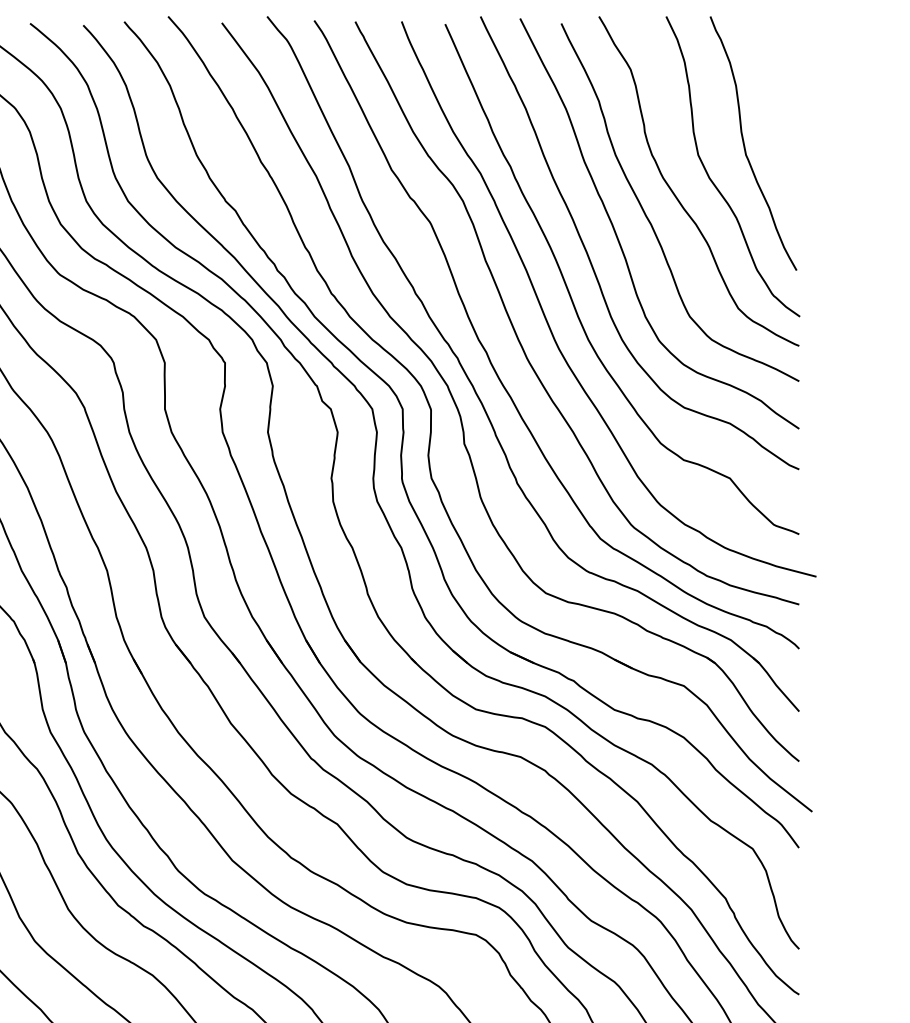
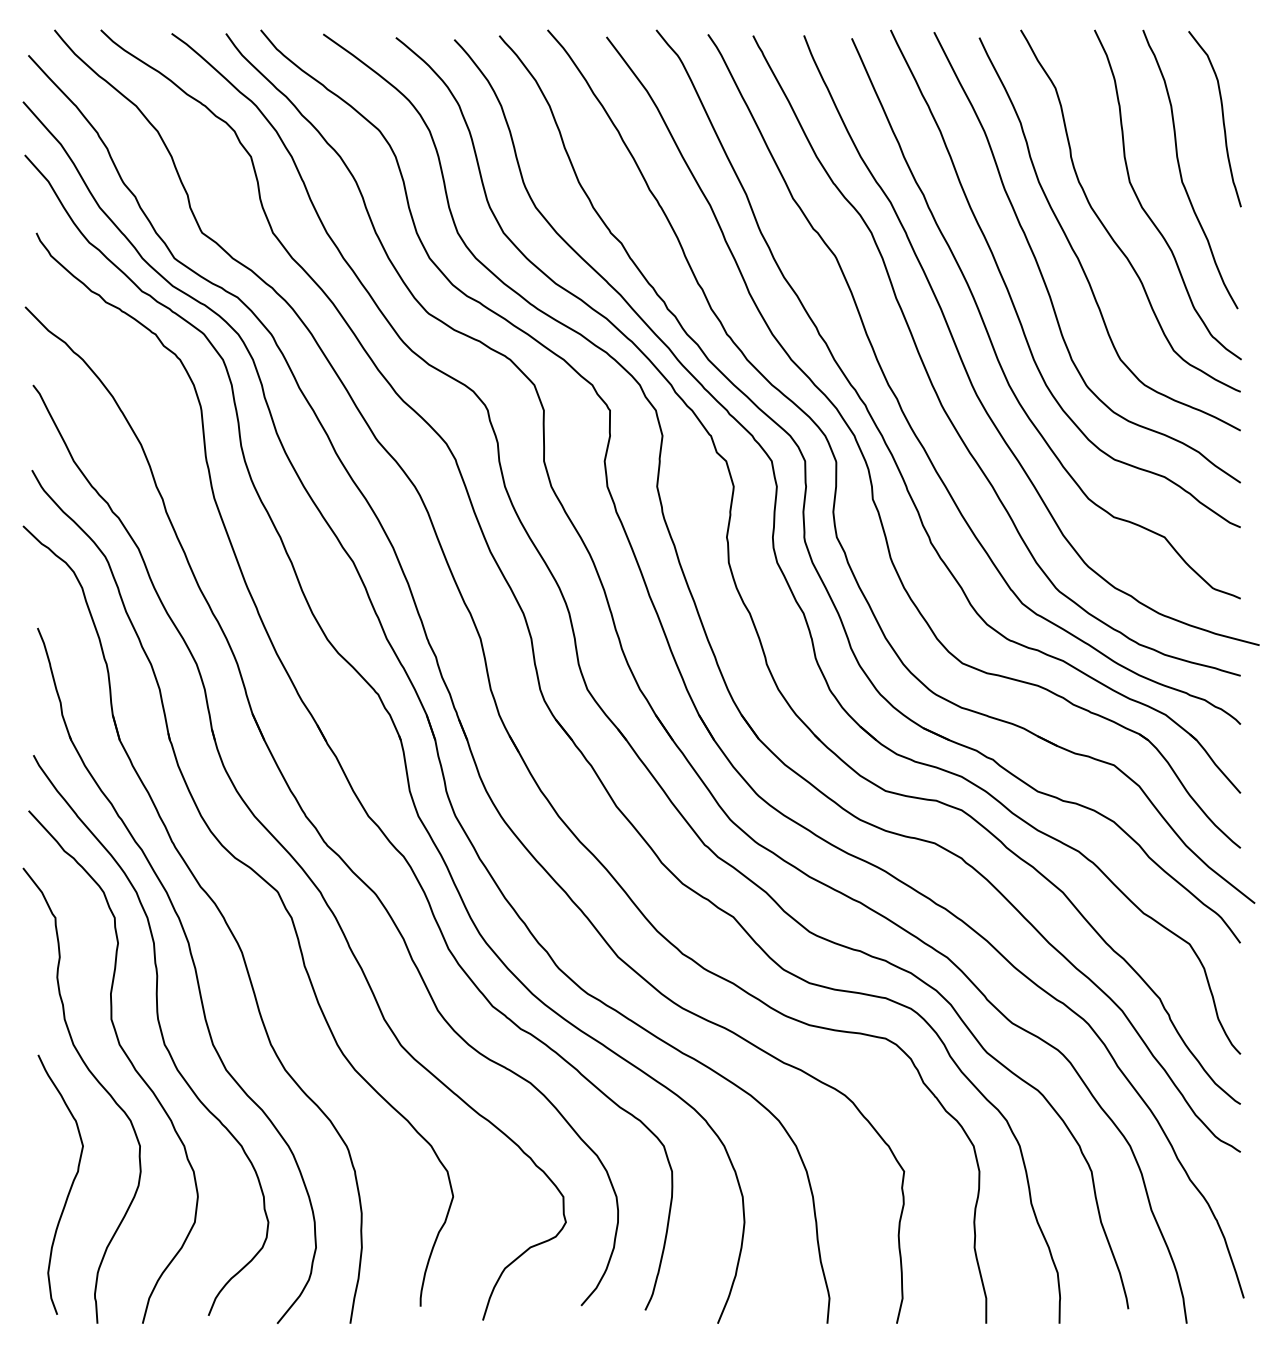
curve: (782, 98) -> (1222, 119), added

